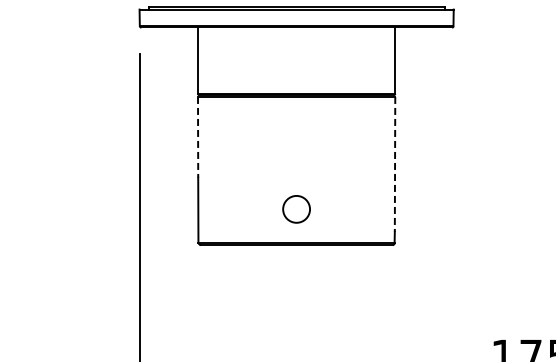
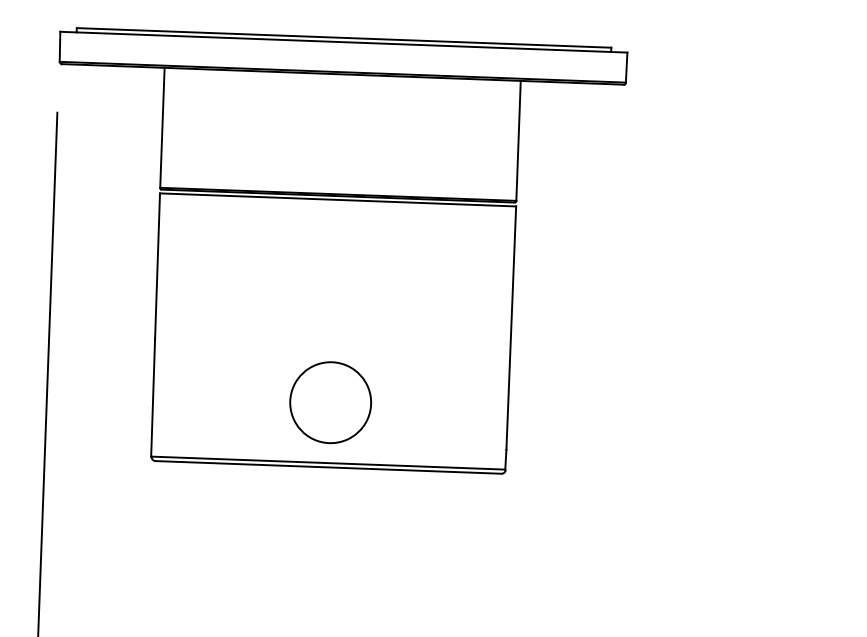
line: (198, 137) -> (158, 266), dashed -> solid
line: (395, 164) -> (512, 328), dashed -> solid
circle: (296, 209) -> (330, 403), size x1.67

